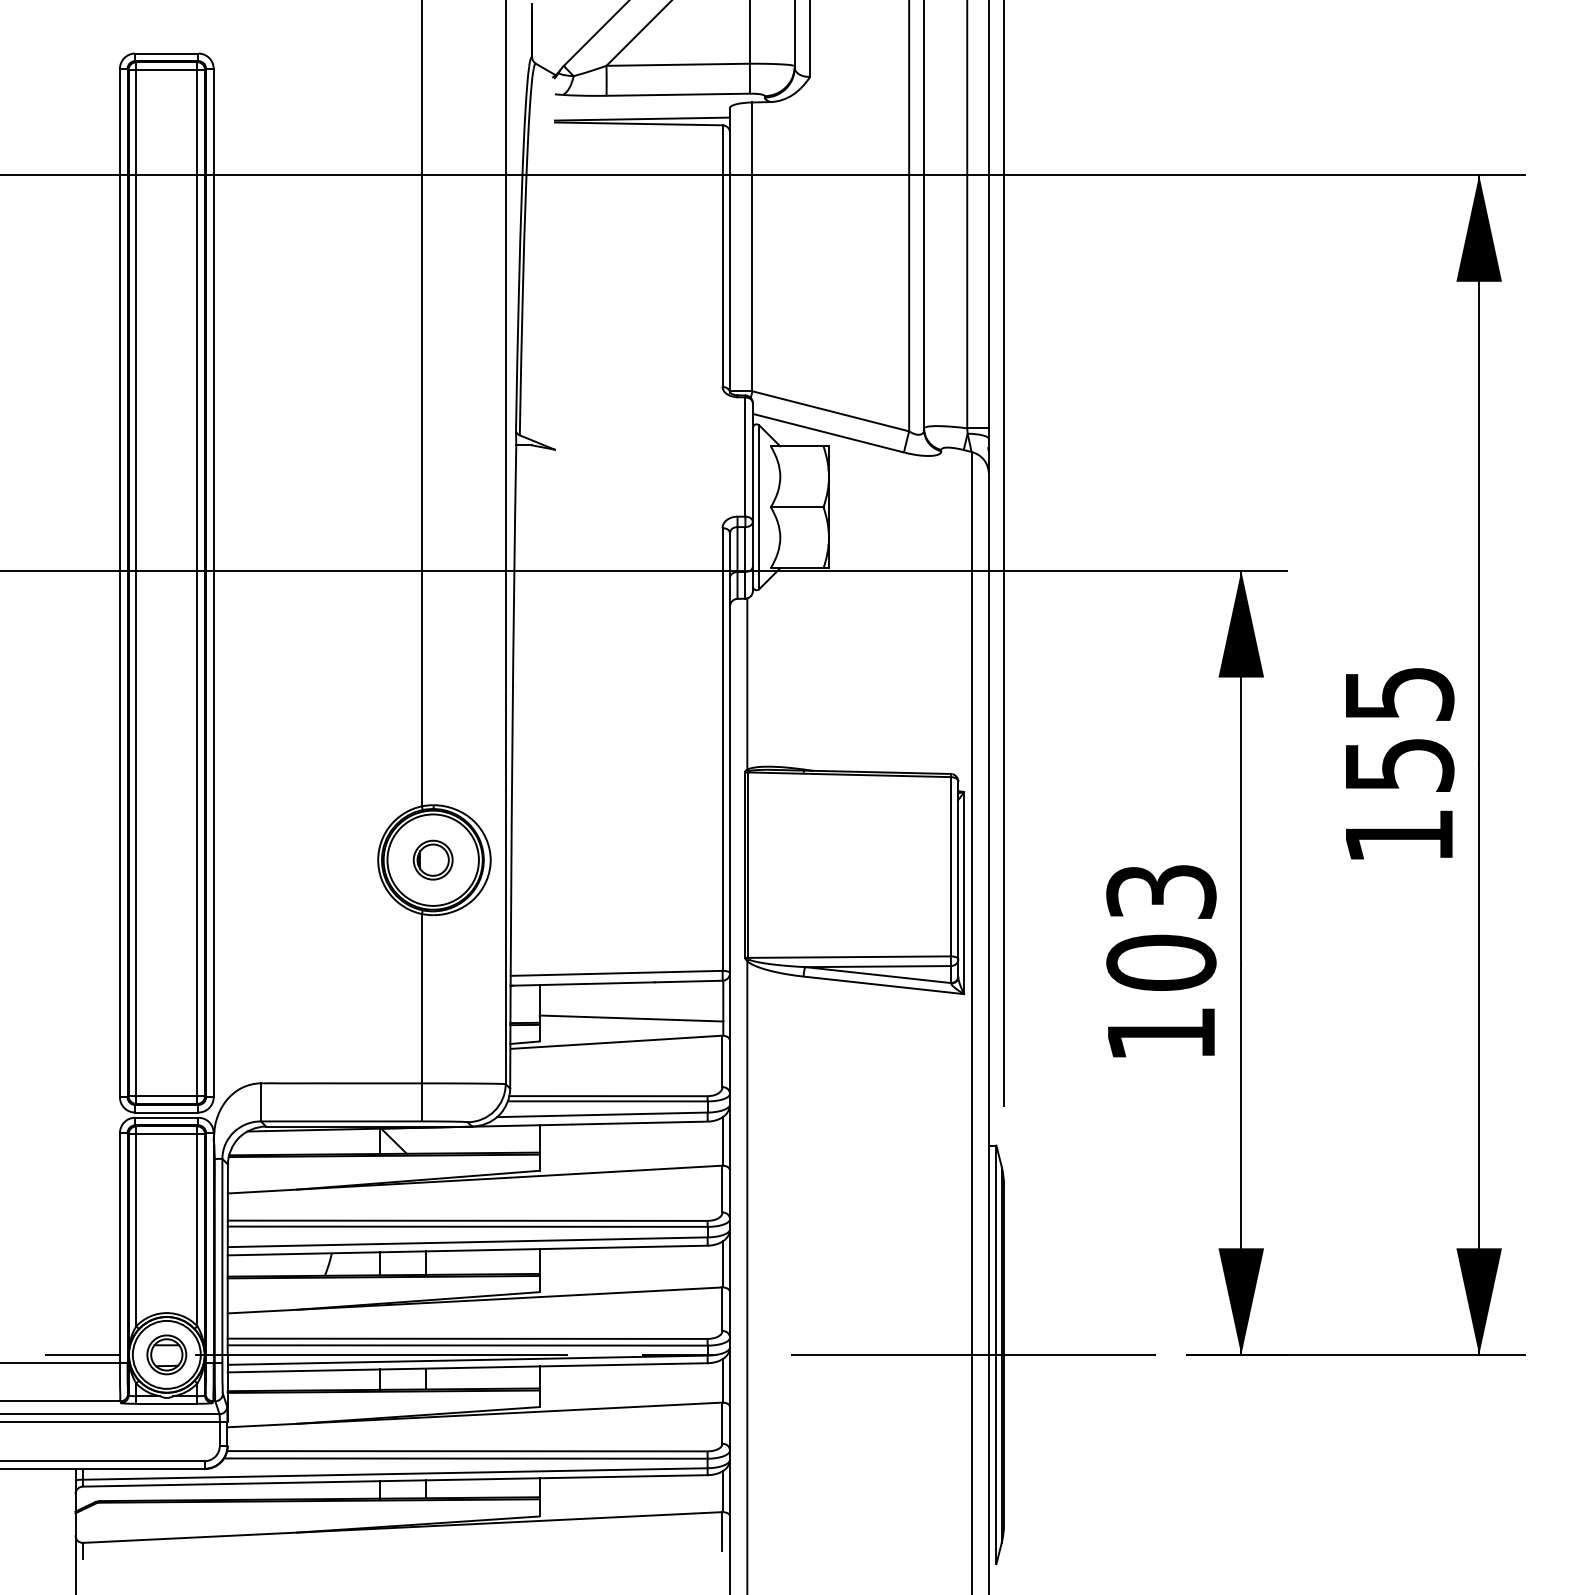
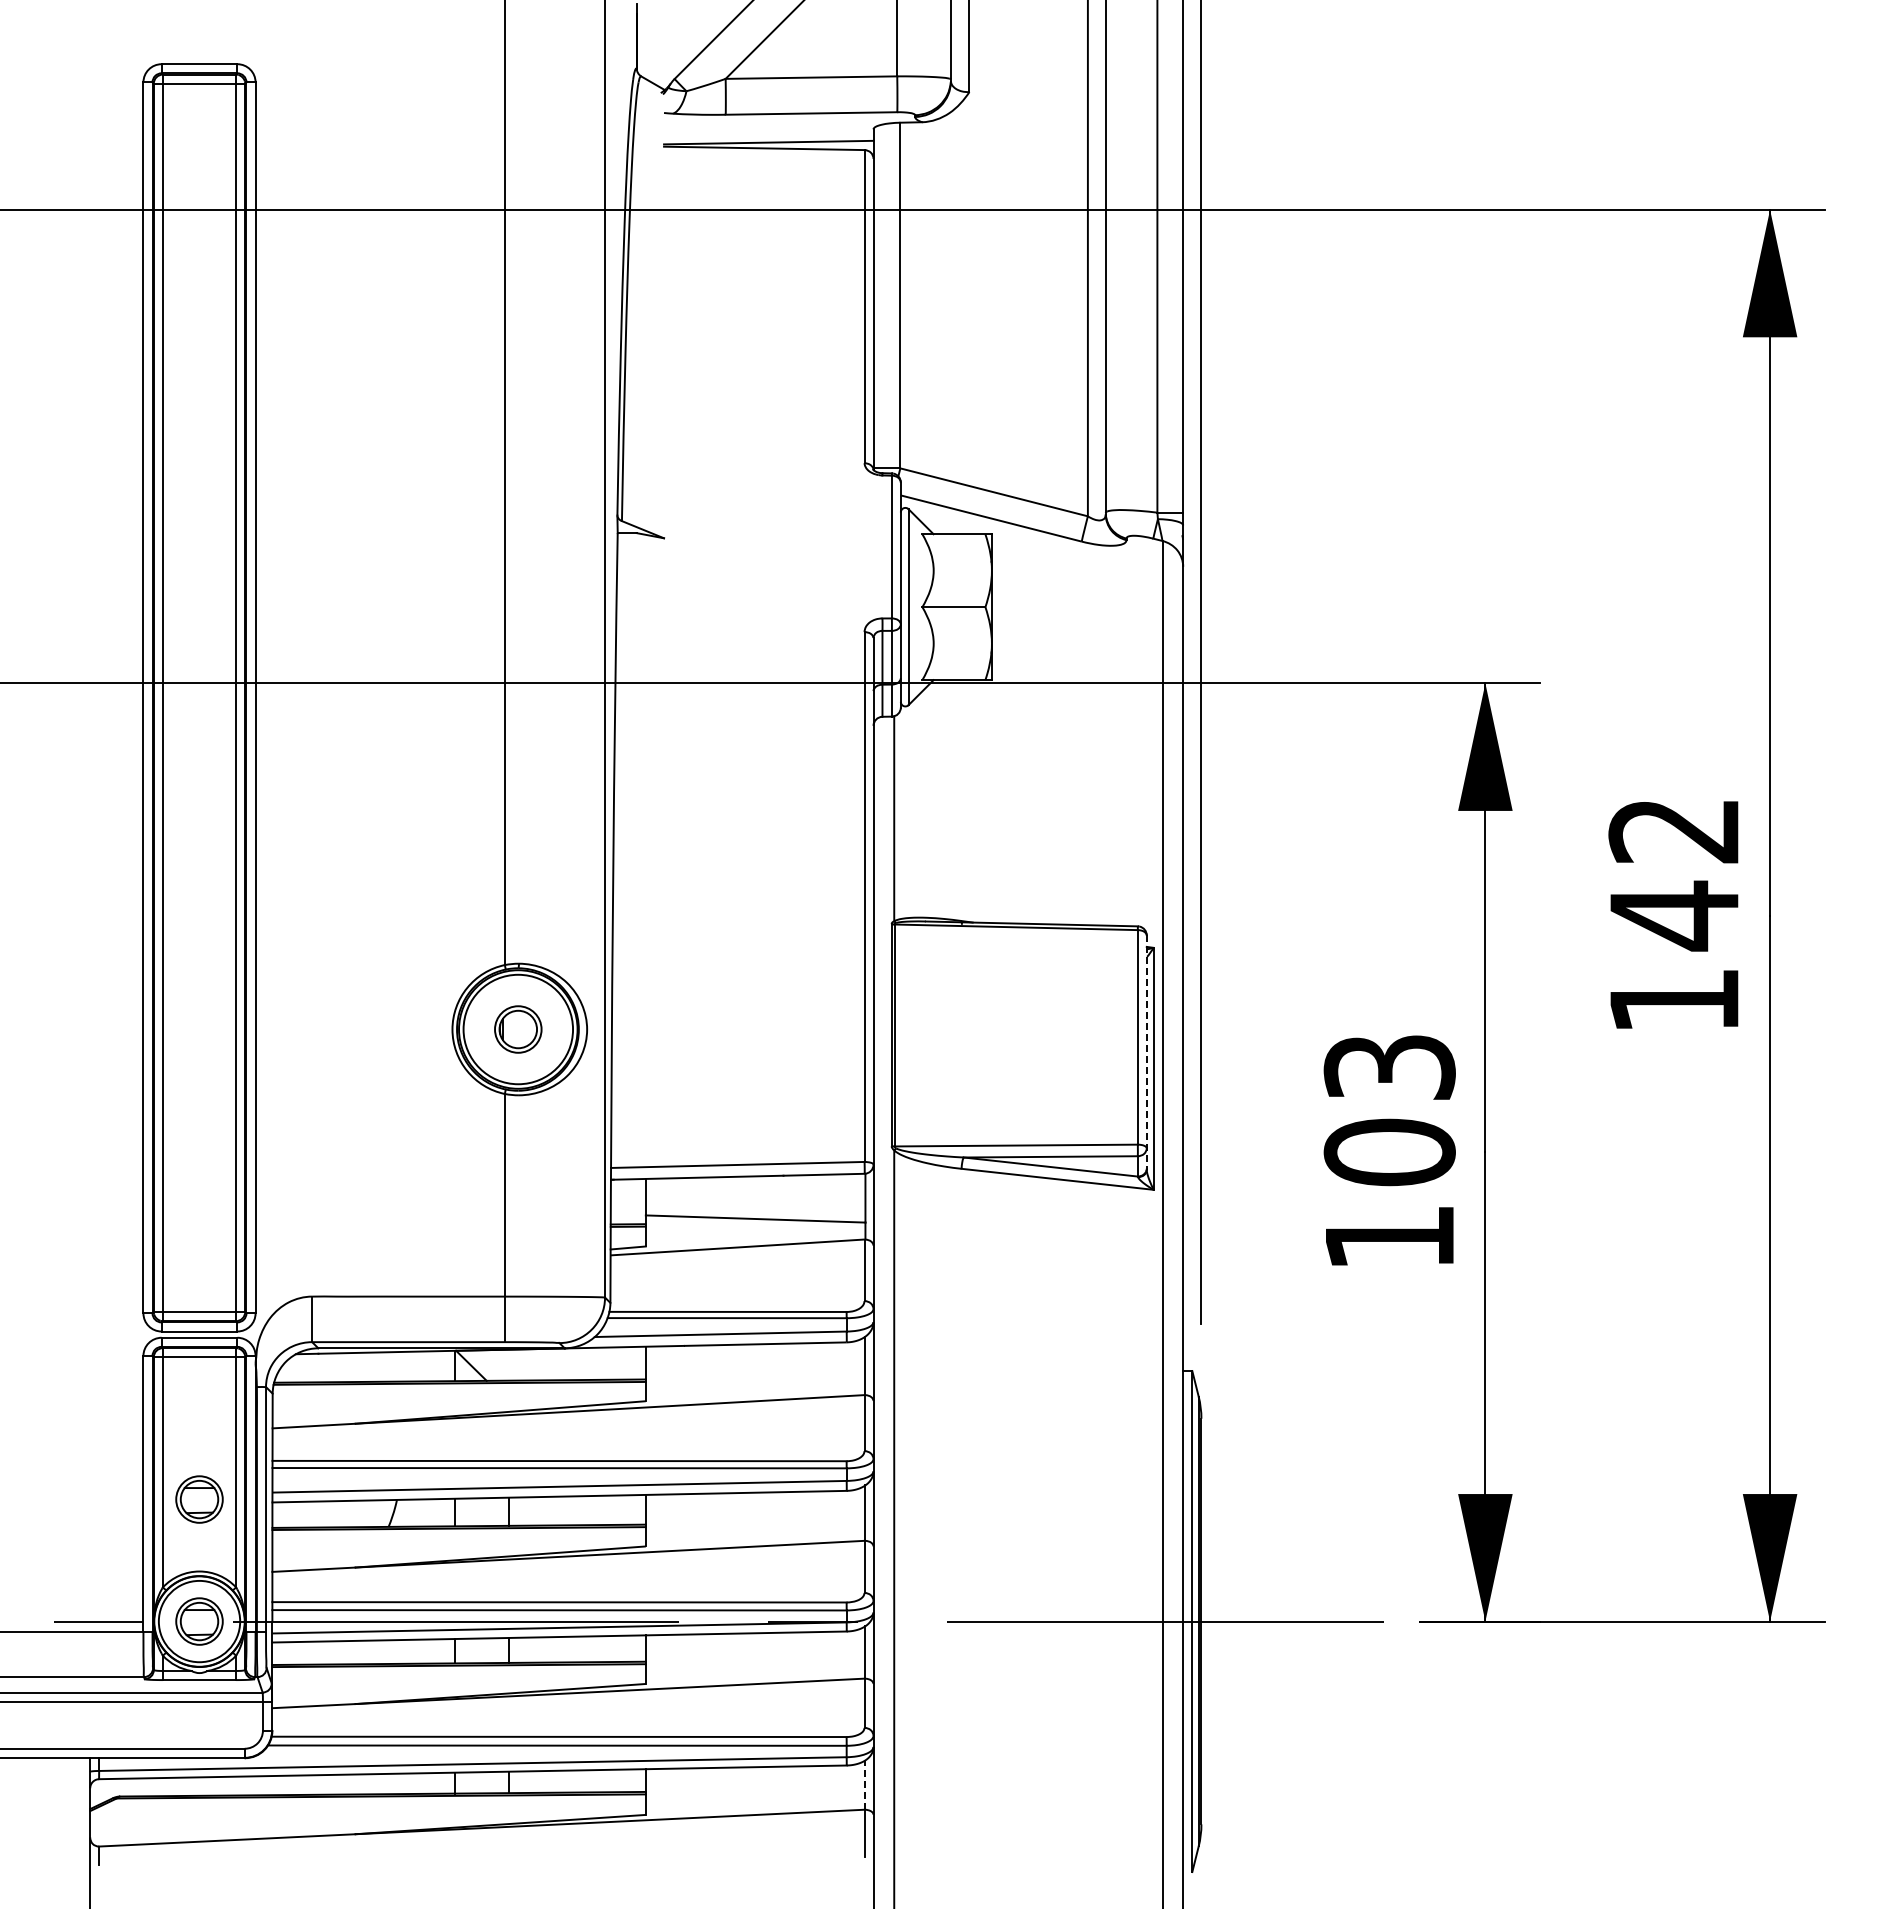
text: (1399, 731) -> (1674, 875), 155 -> 142
line: (958, 880) -> (1146, 1053), solid -> dashed
part: (166, 1252) -> (199, 1499), added
line: (723, 1491) -> (865, 1785), solid -> dashed

